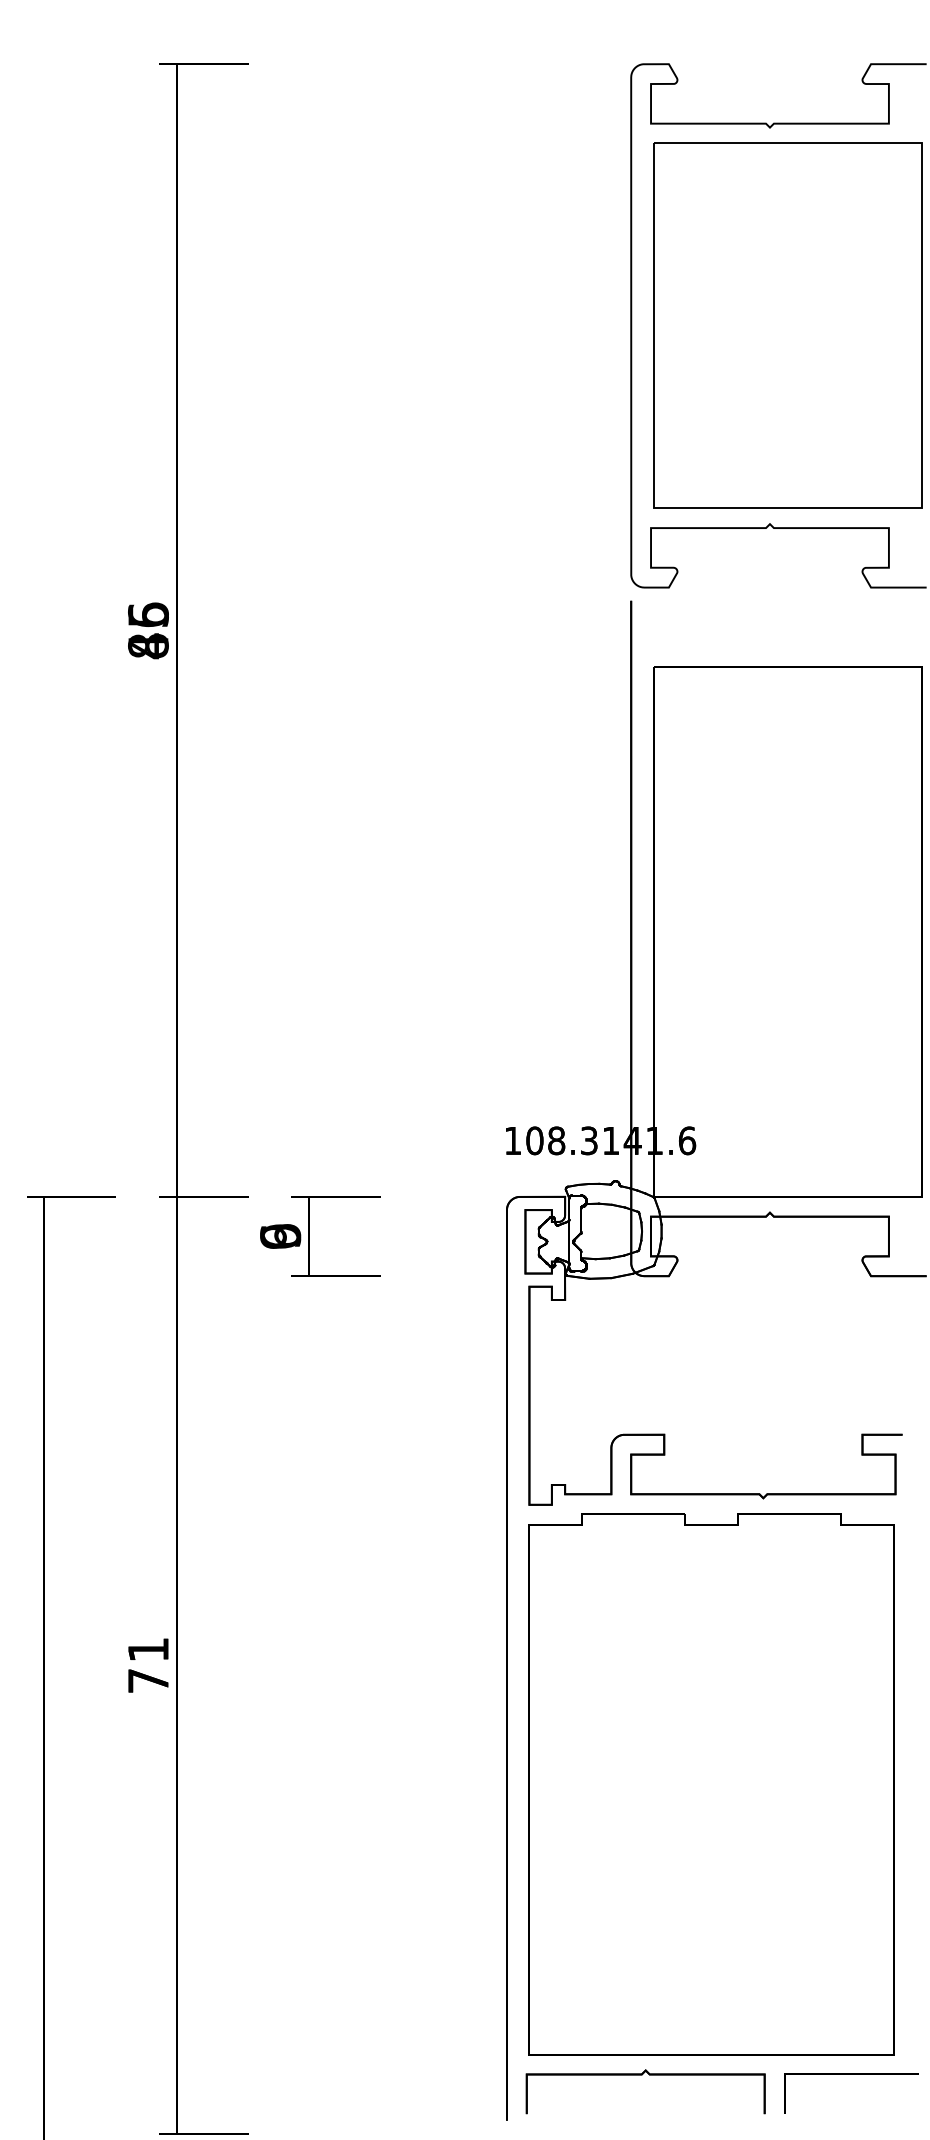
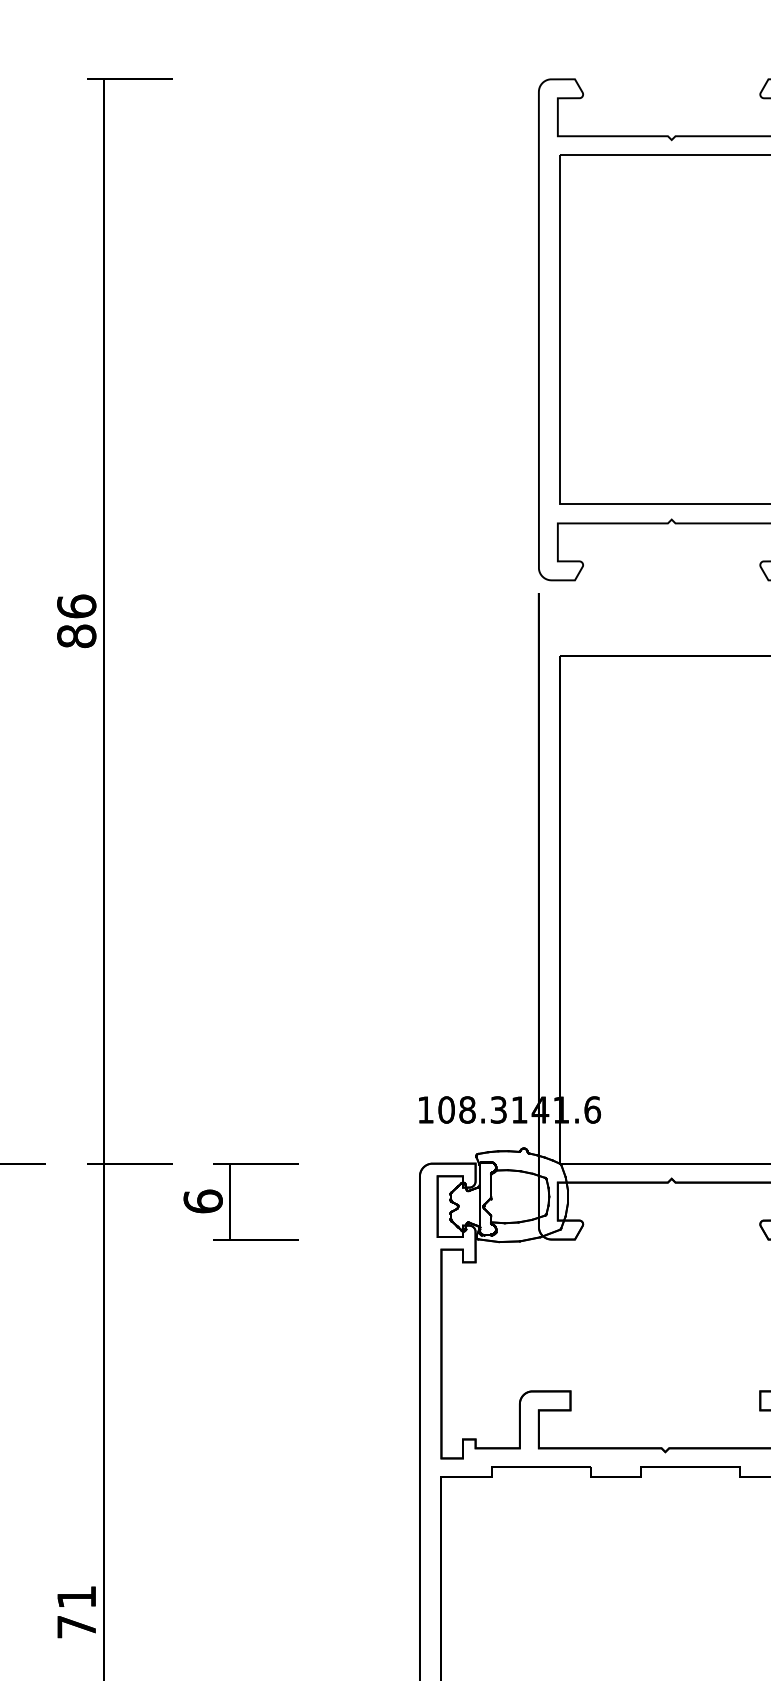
text: (148, 630) -> (76, 621), 45 -> 86
text: (280, 1236) -> (203, 1201), 9 -> 6

